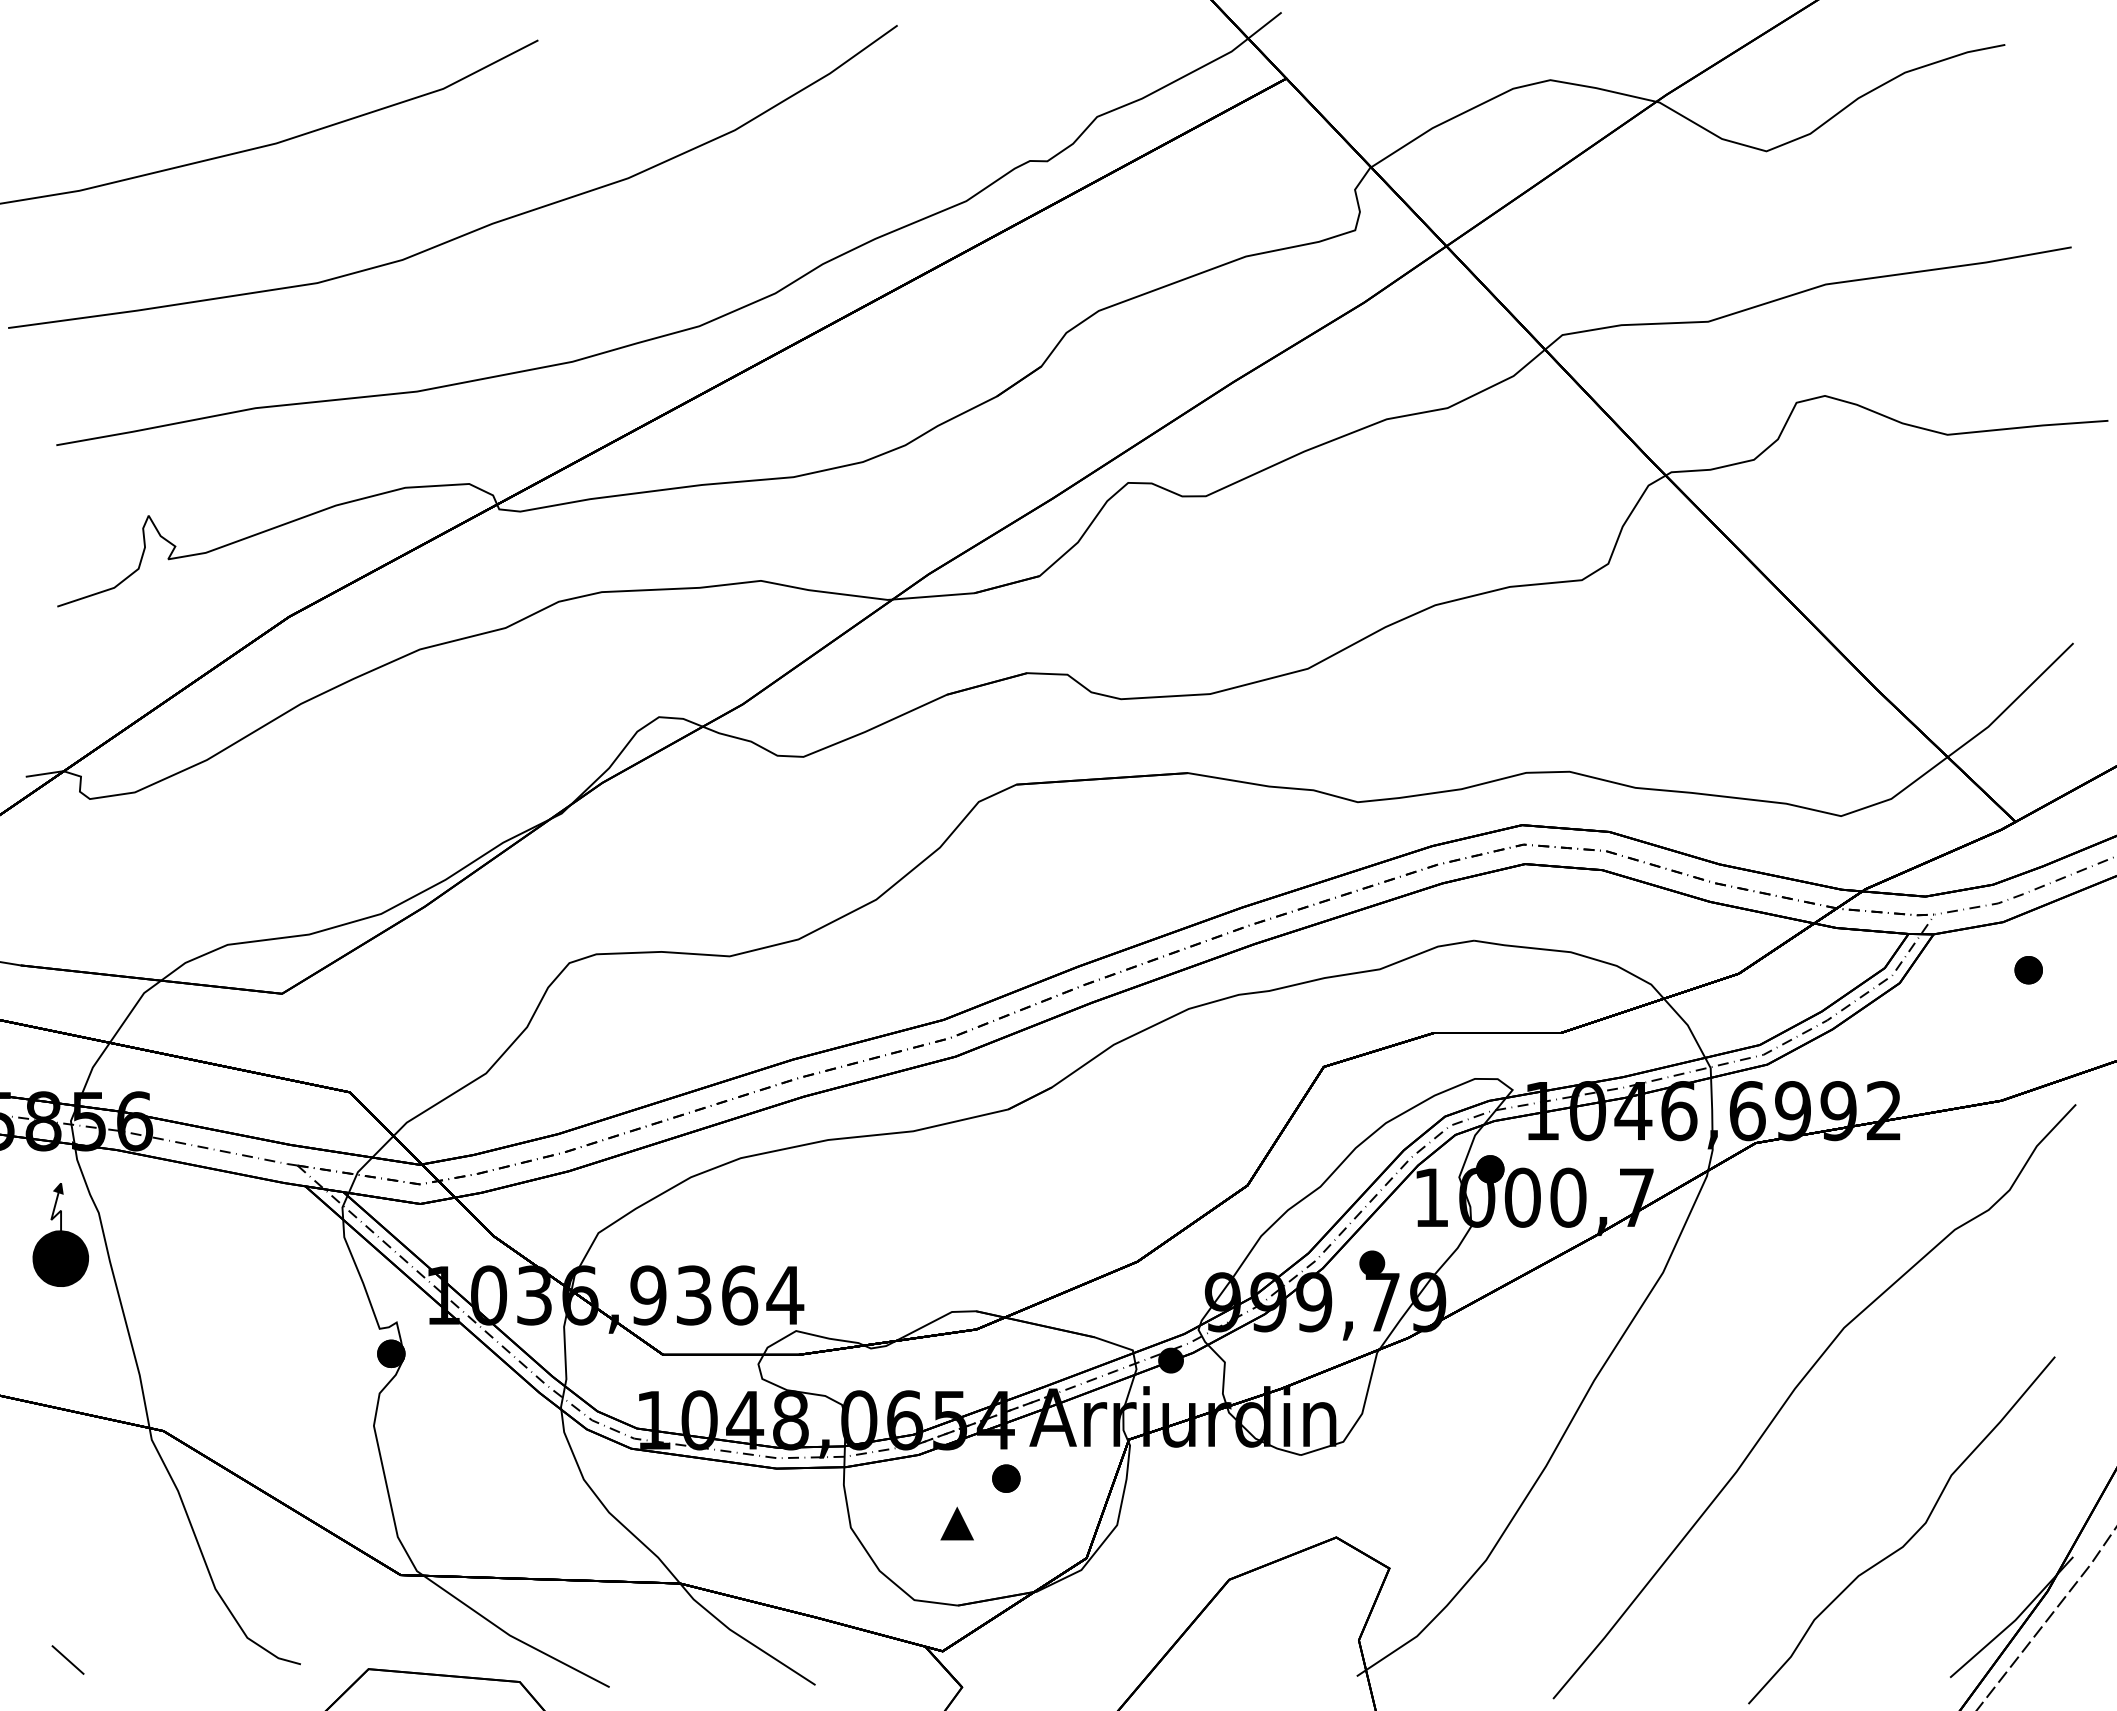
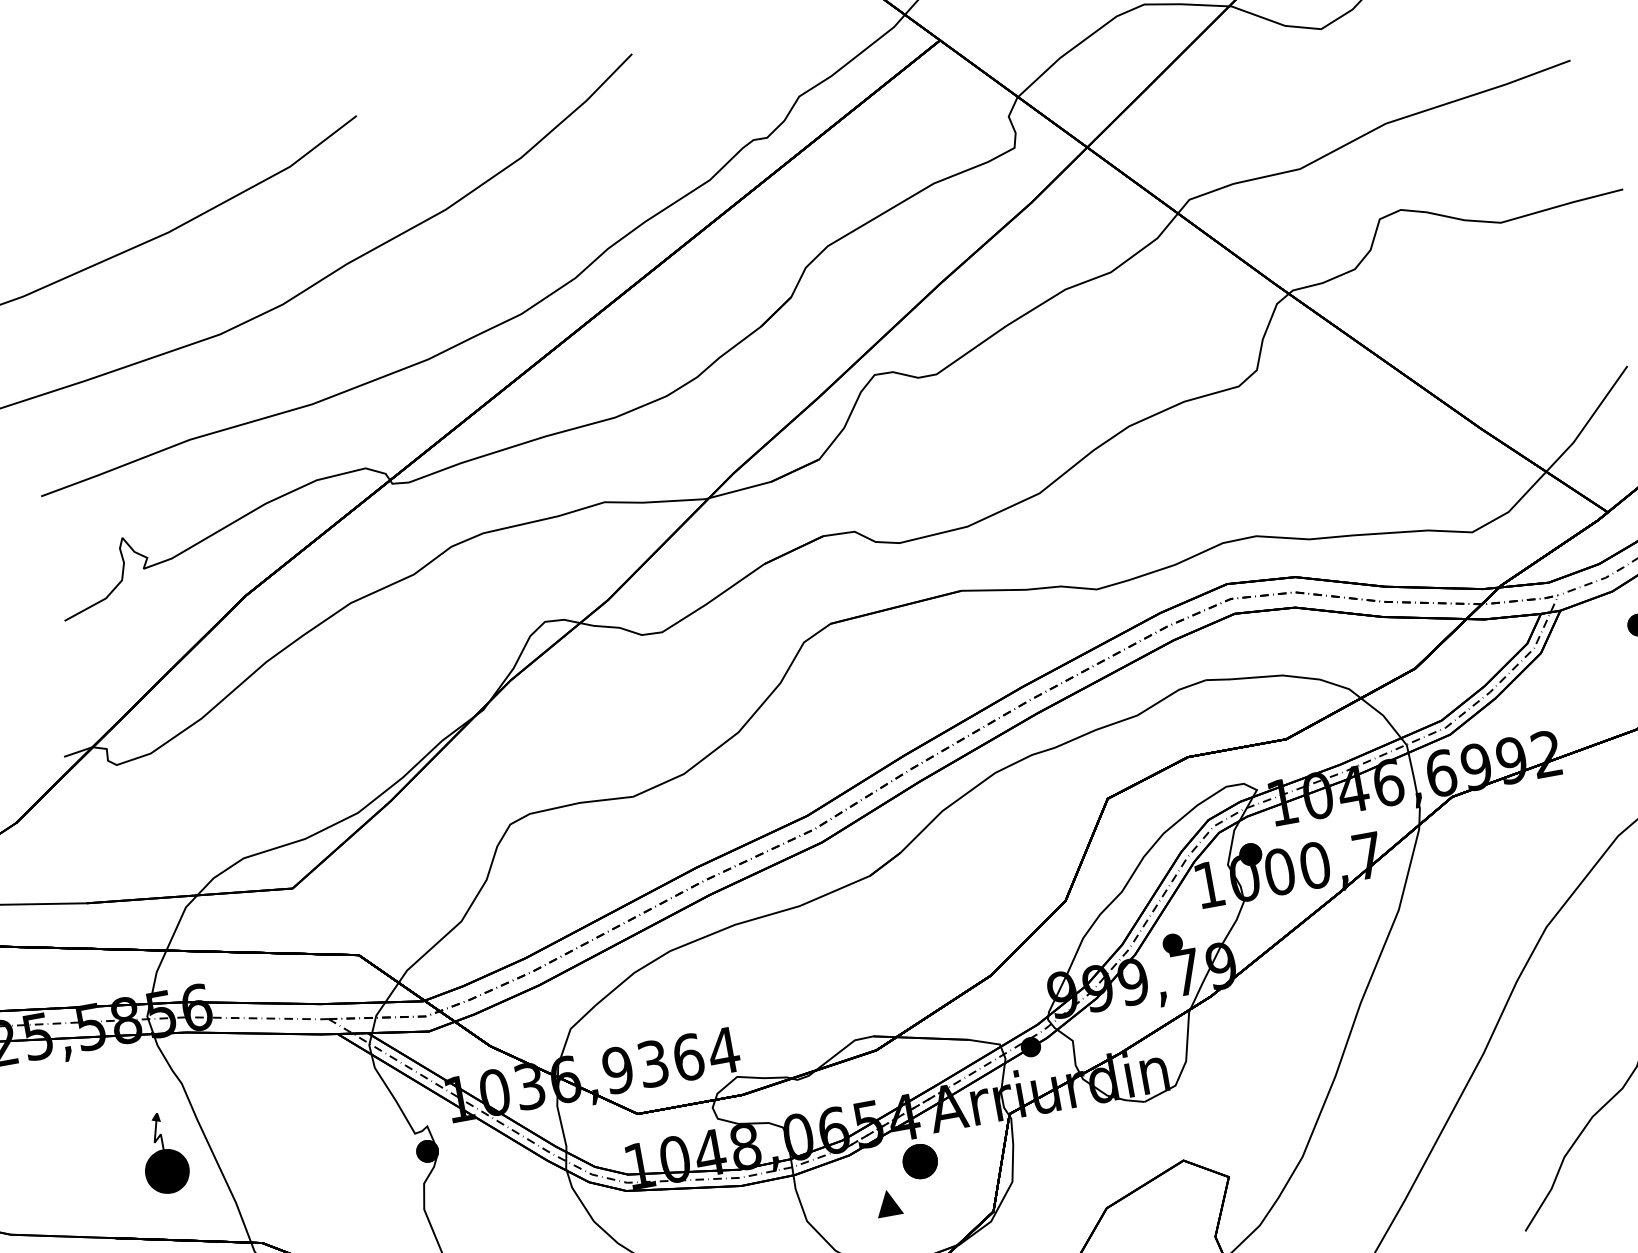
part: (60, 1234) -> (163, 1152), moved
part: (1006, 1478) -> (920, 1161), size x1.6

